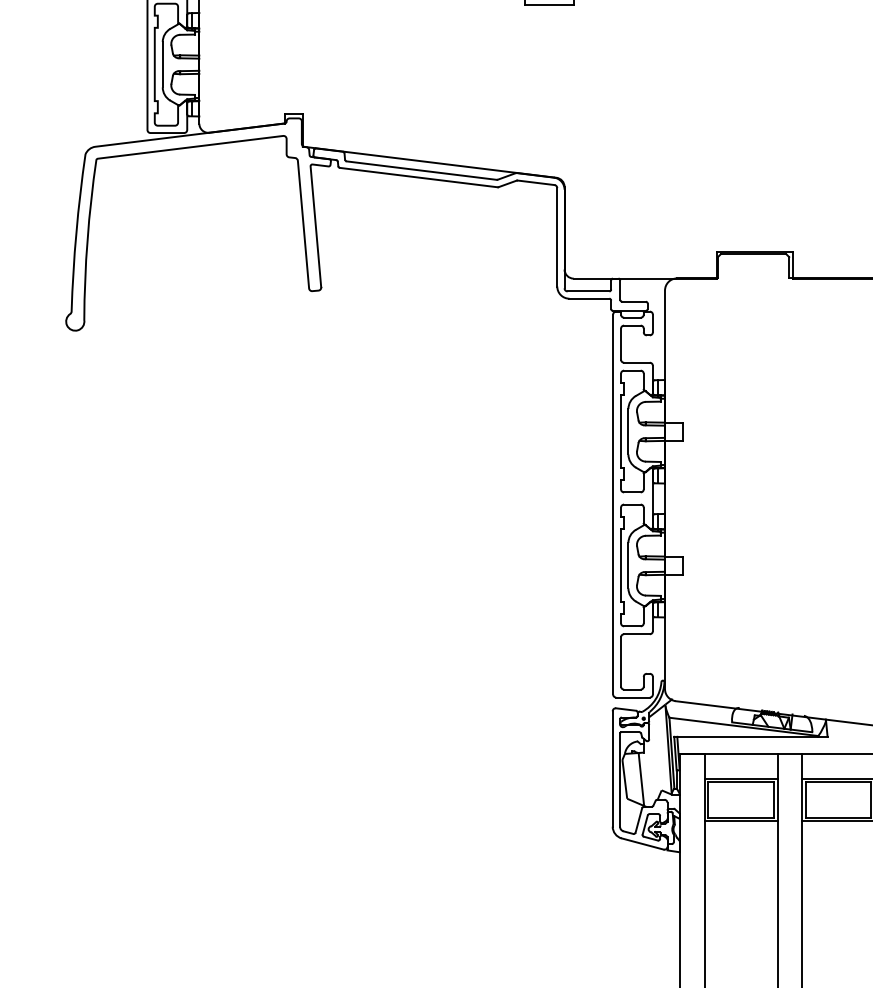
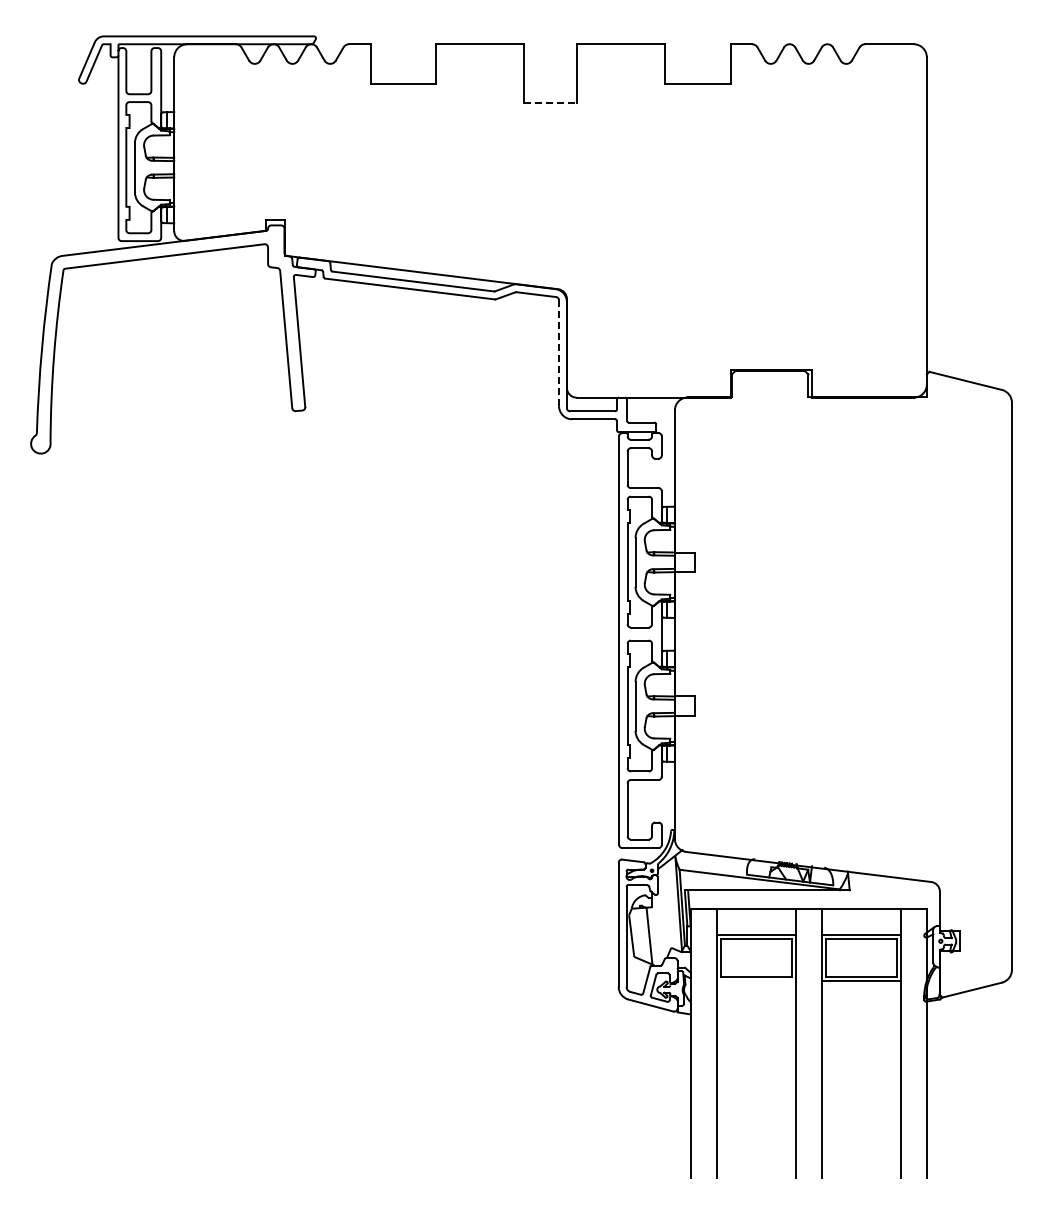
line: (550, 5) -> (551, 103), solid -> dashed
line: (557, 237) -> (559, 353), solid -> dashed
line: (740, 821) -> (756, 981), removed

